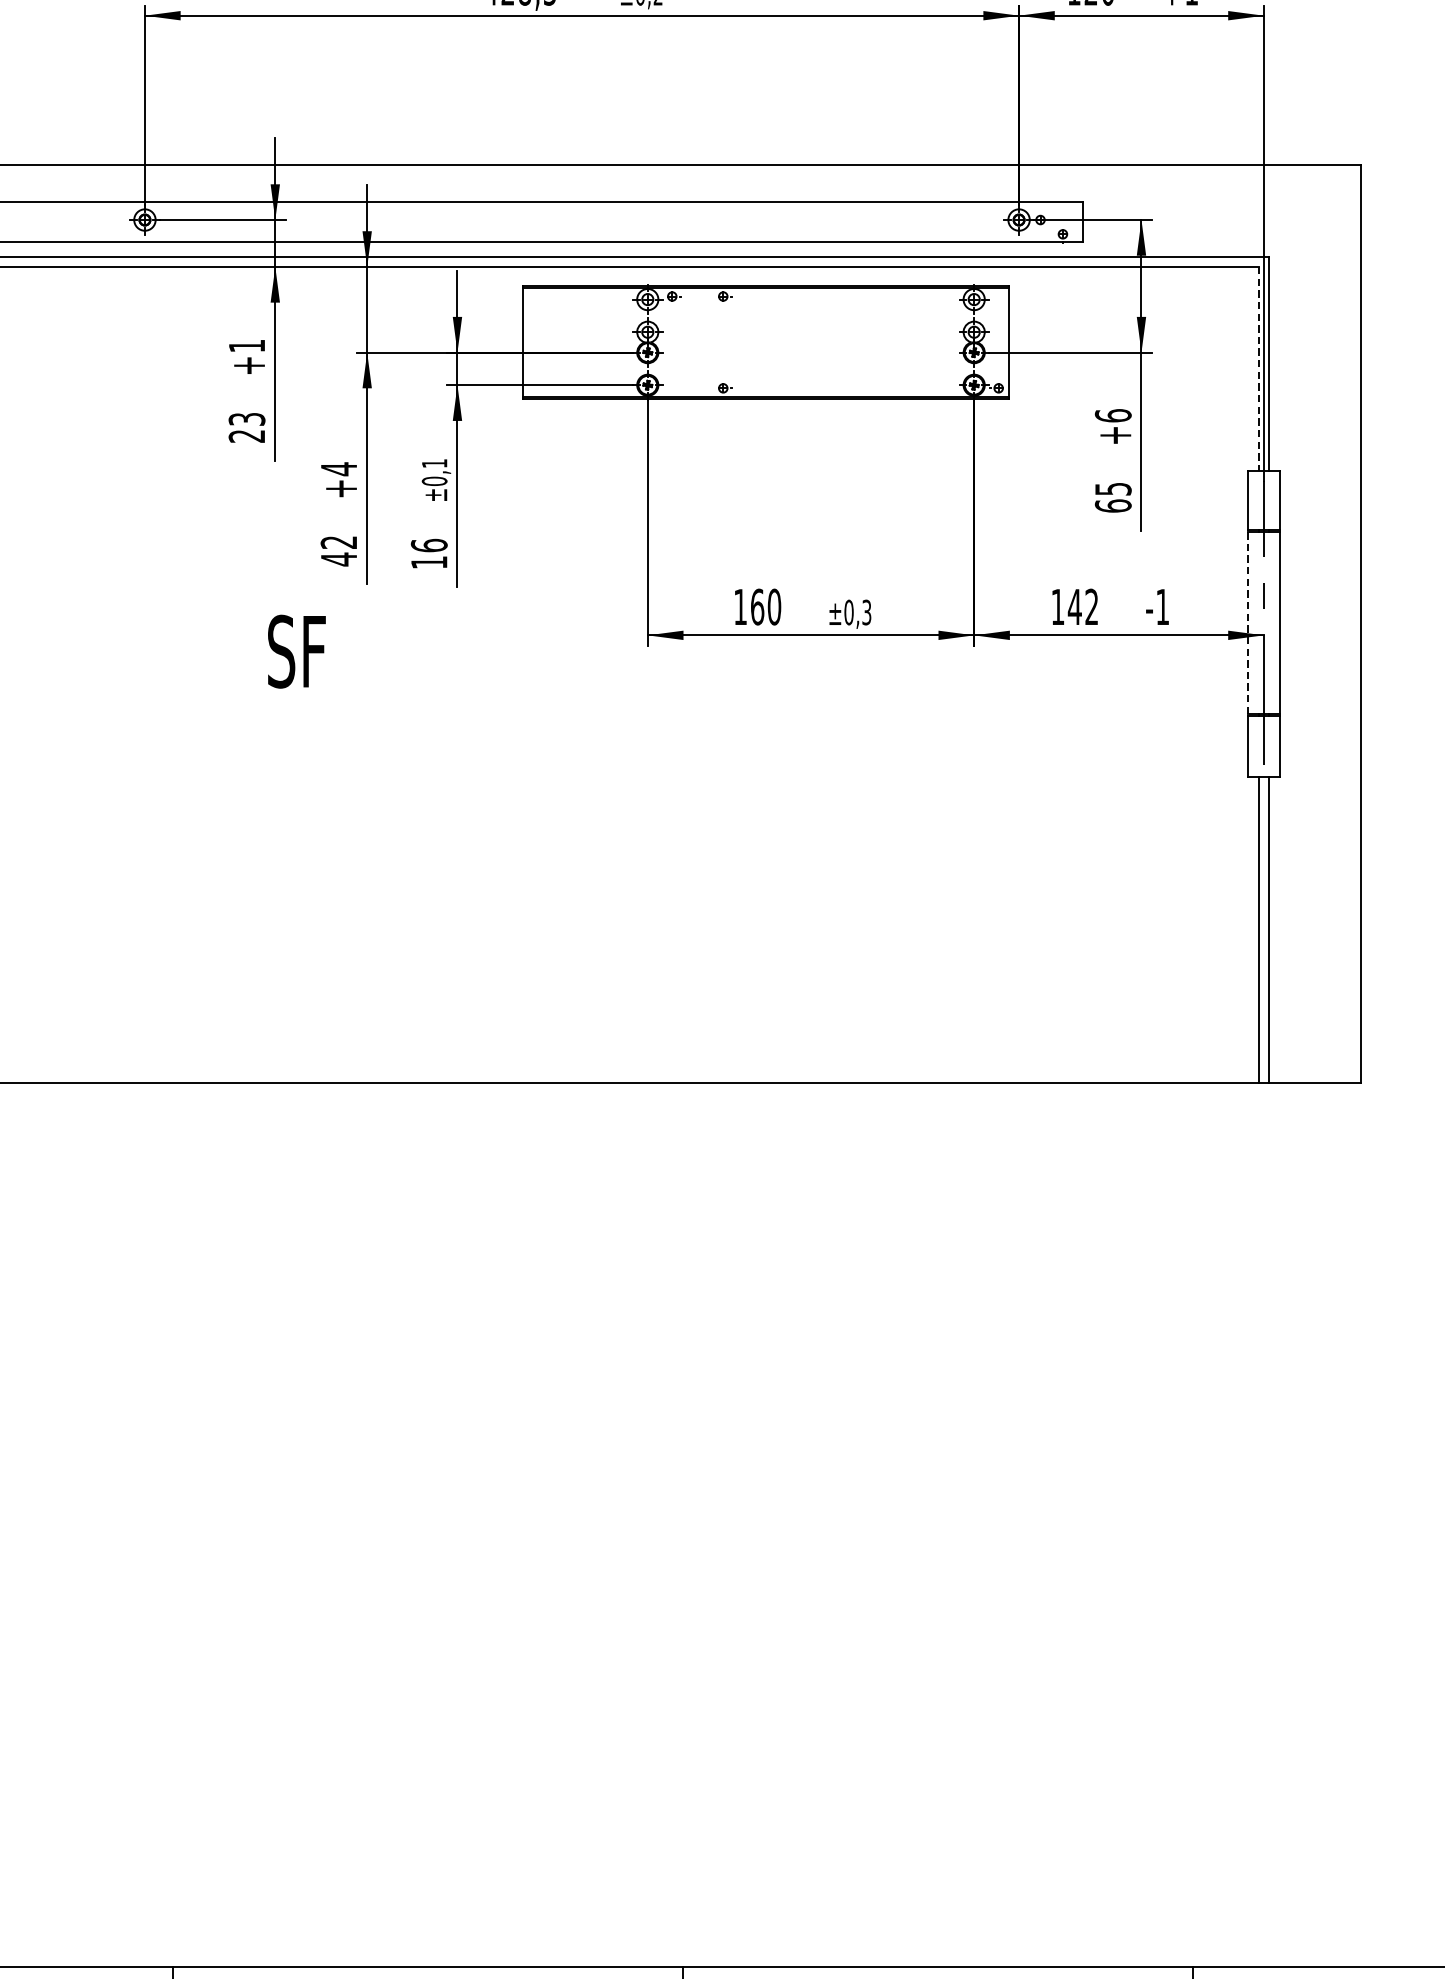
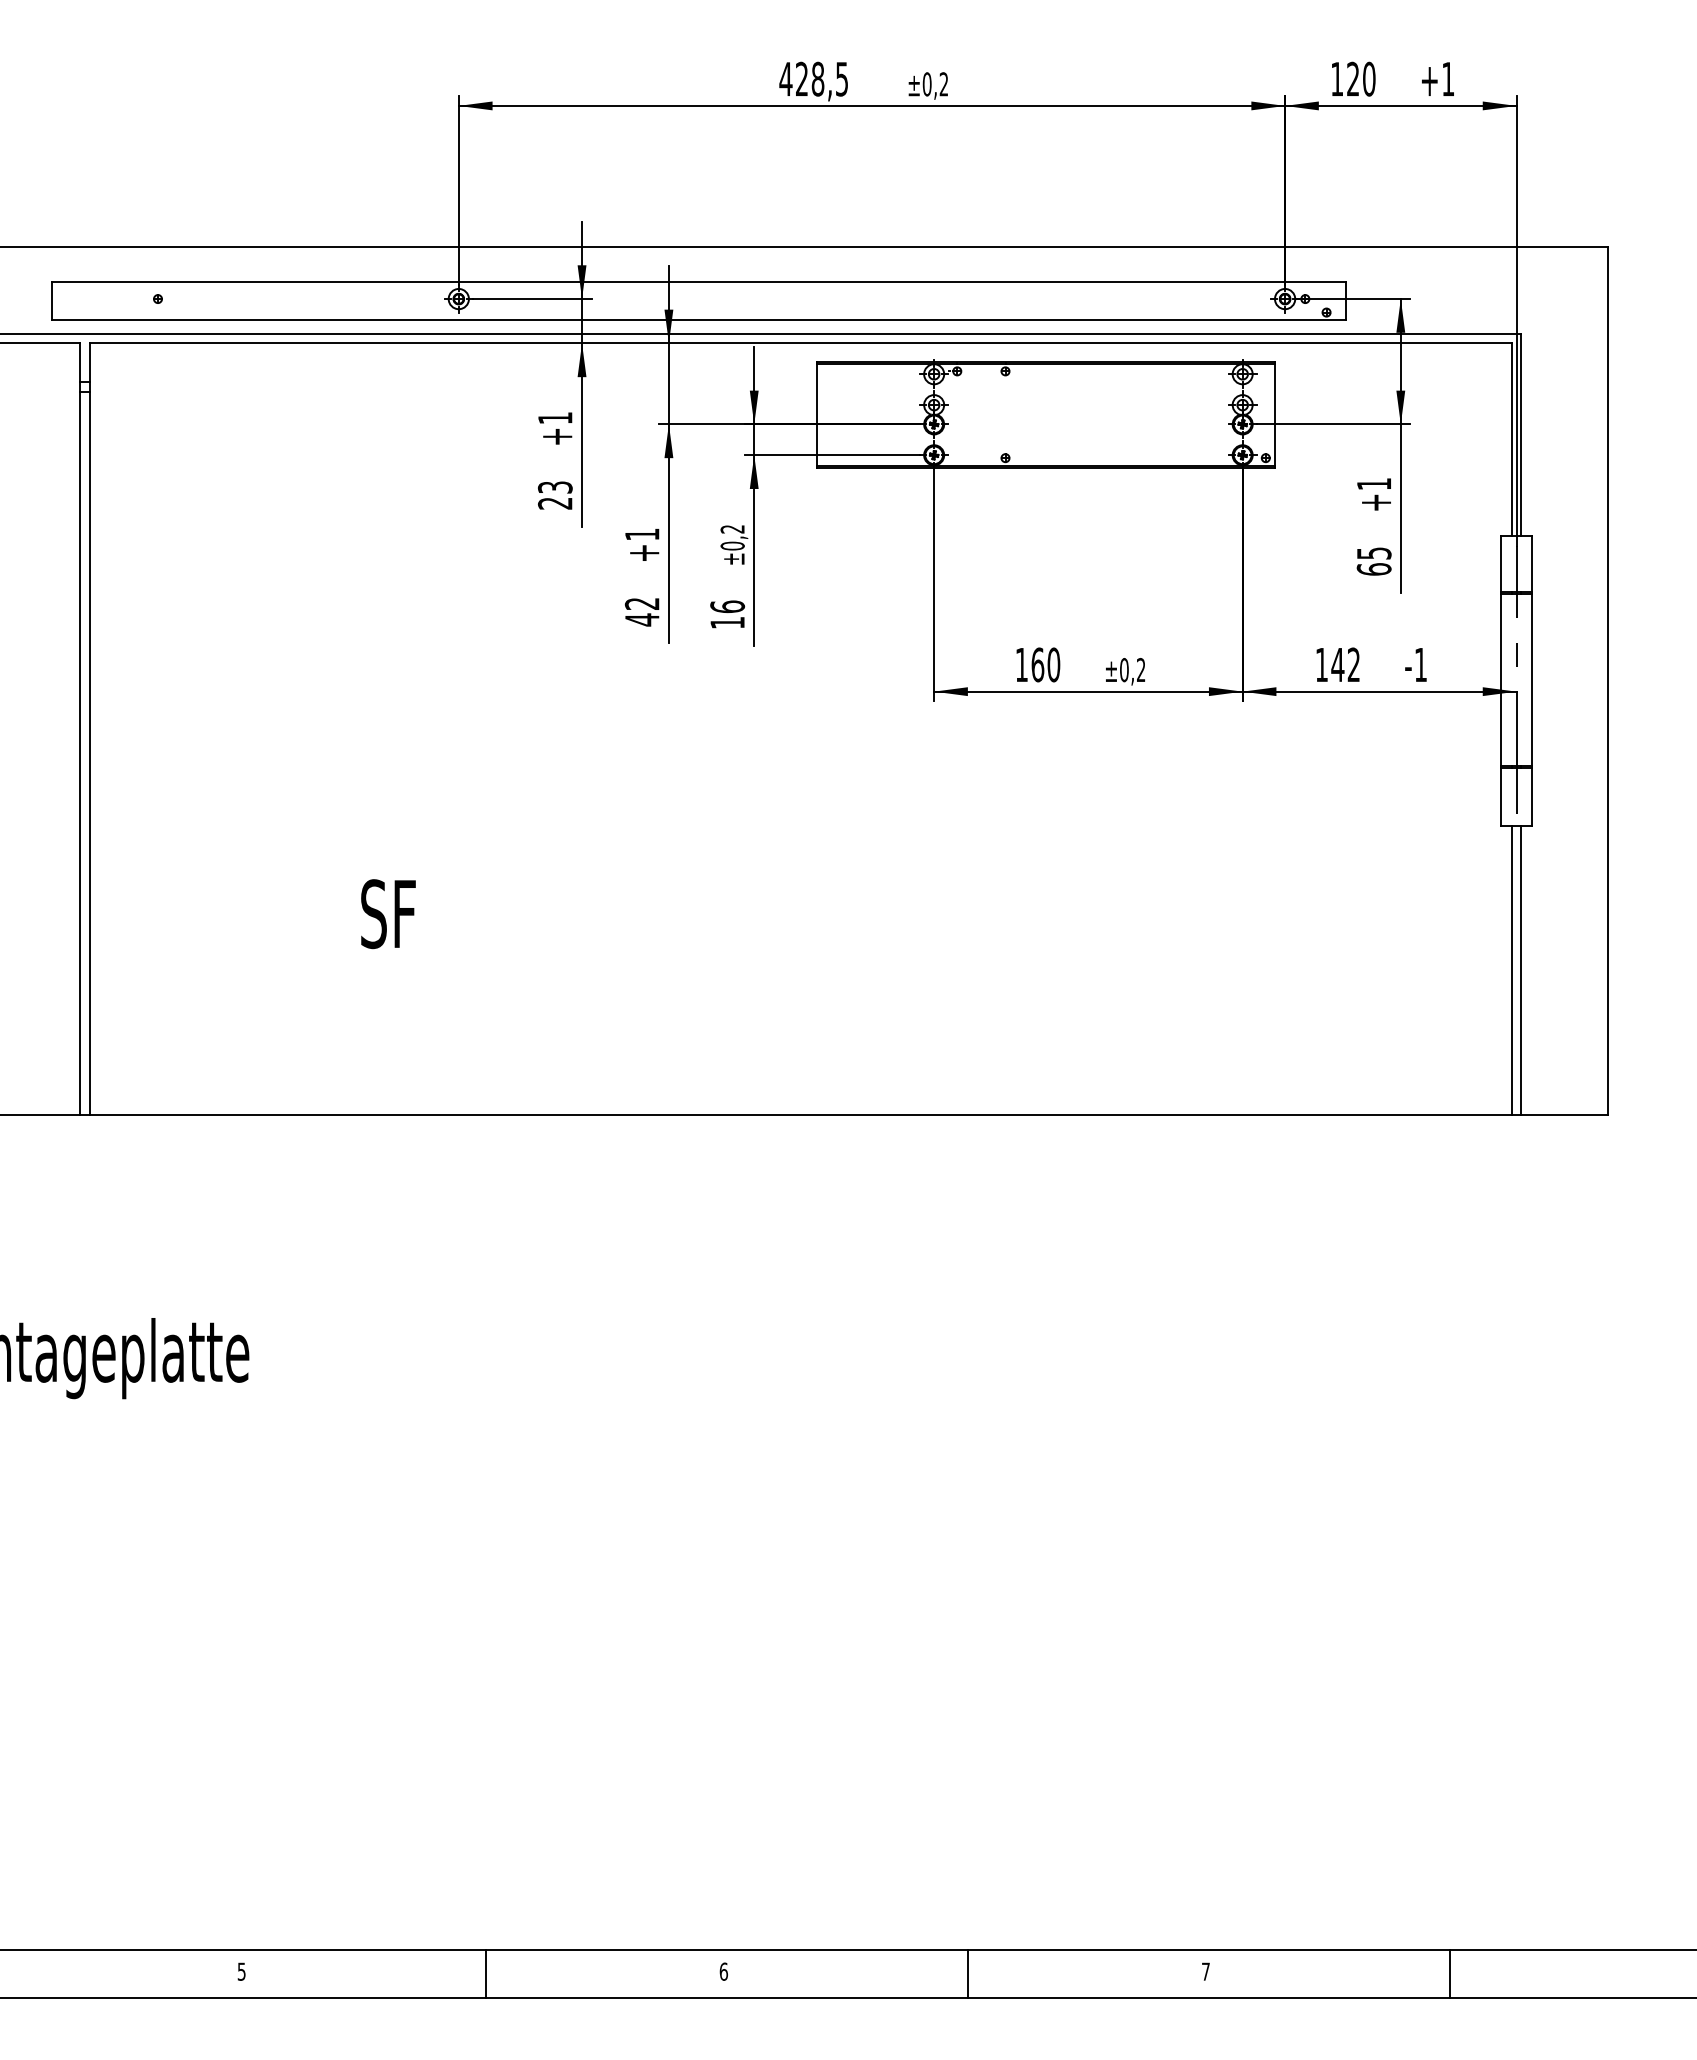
line: (1258, 369) -> (1511, 440), dashed -> solid
text: (1112, 415) -> (1373, 483), +6 -> +1
text: (434, 463) -> (732, 529), ±0,1 -> ±0,2
text: (339, 469) -> (642, 534), +4 -> +1
text: (867, 612) -> (1141, 670), ±0,3 -> ±0,2
line: (1248, 622) -> (1501, 679), dashed -> solid
text: (296, 652) -> (388, 914), moved

